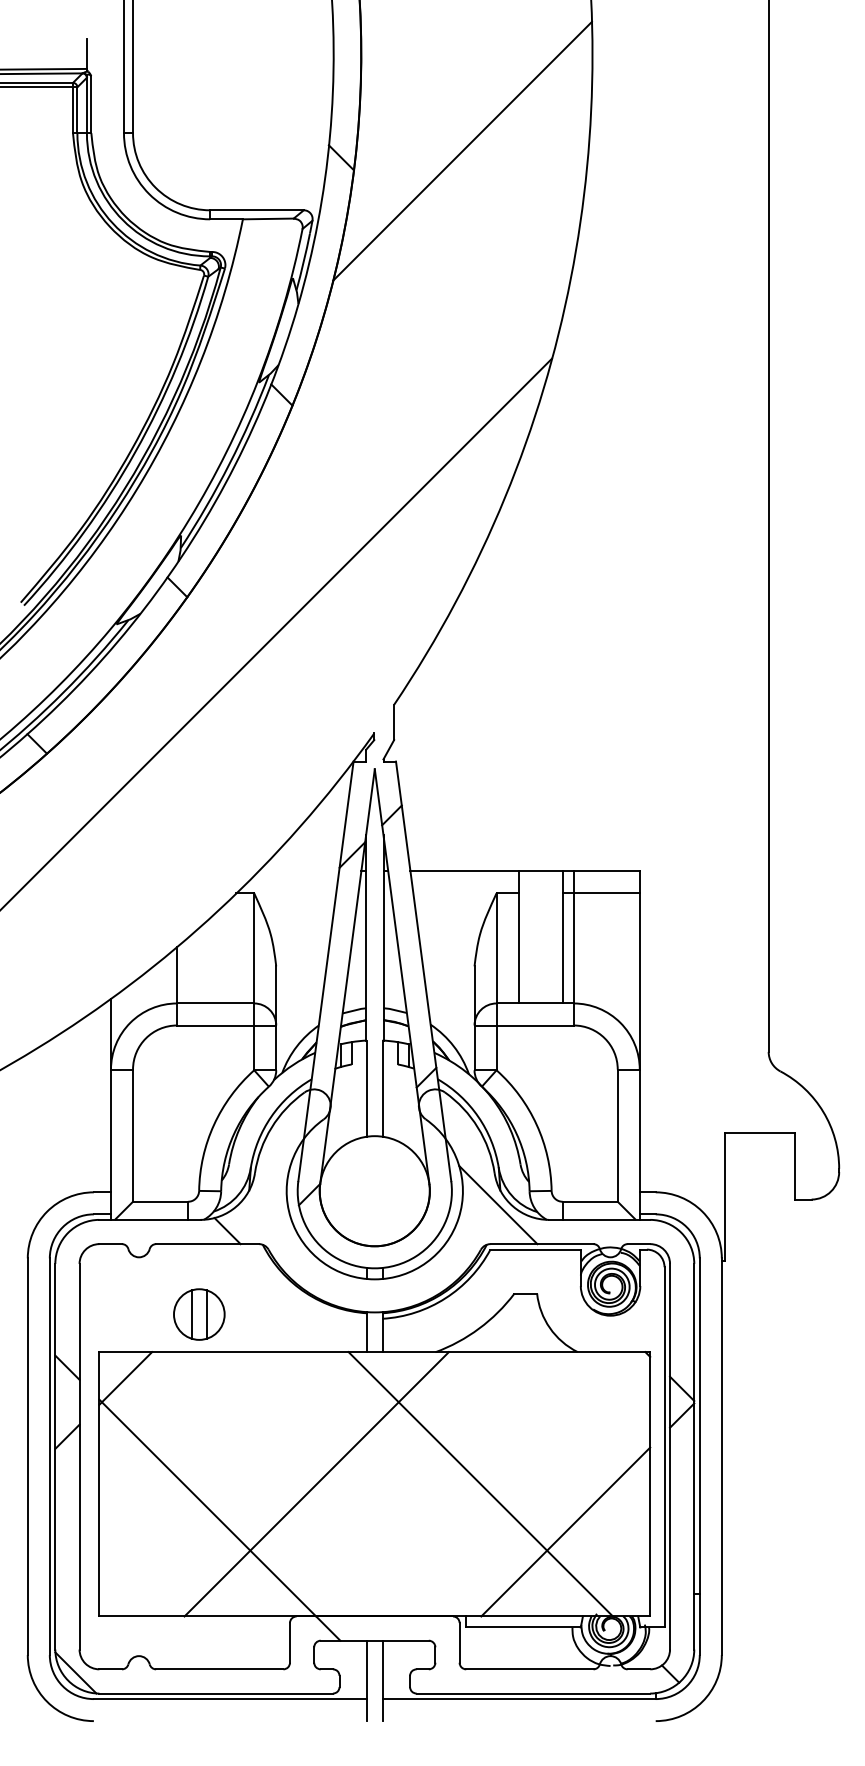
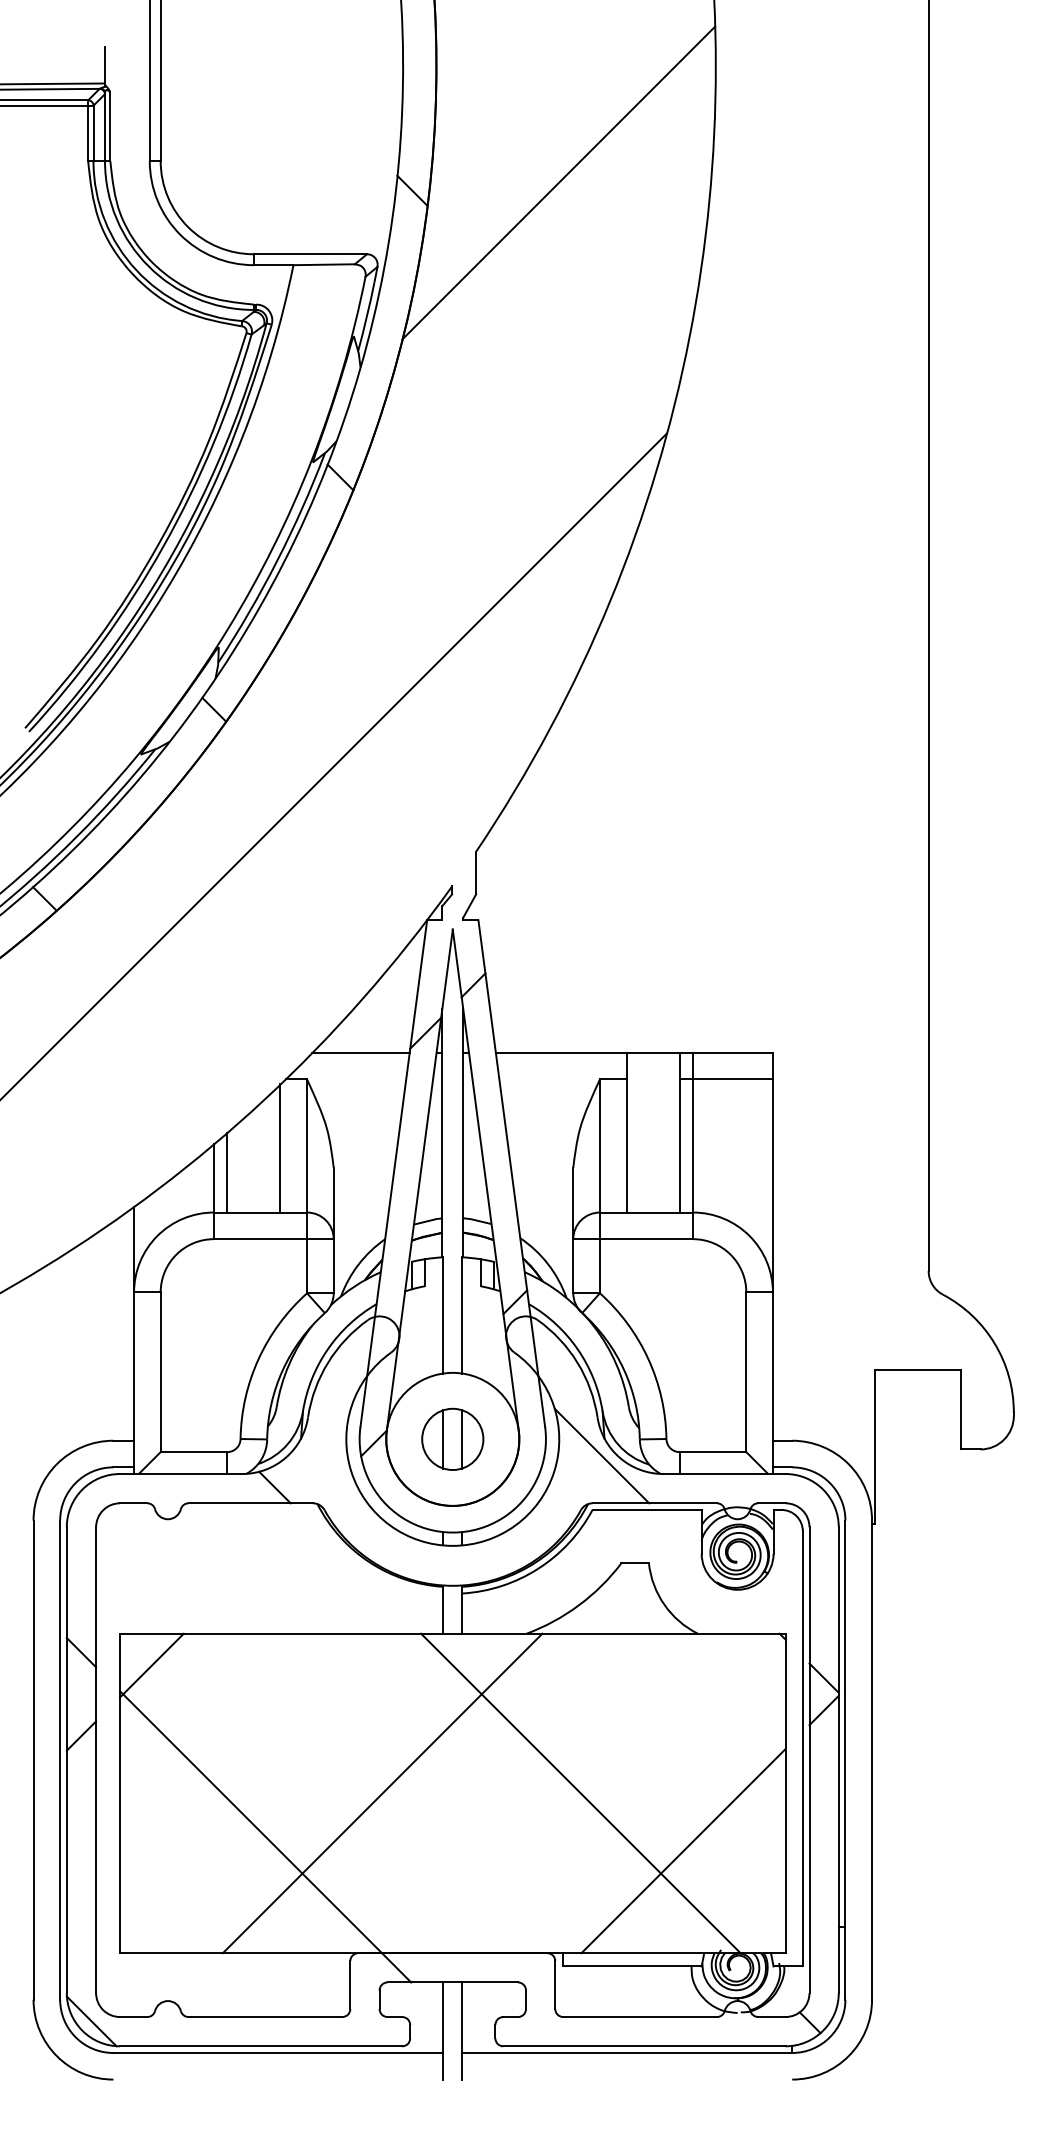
line: (298, 870) -> (360, 1052), added
line: (232, 950) -> (280, 1148), added
line: (188, 970) -> (227, 1172), added
part: (199, 1313) -> (452, 1438), moved

